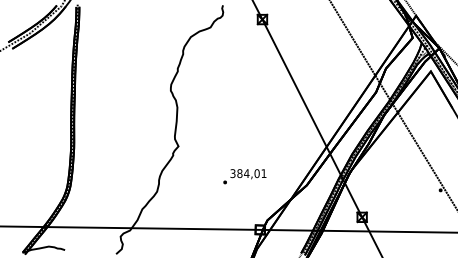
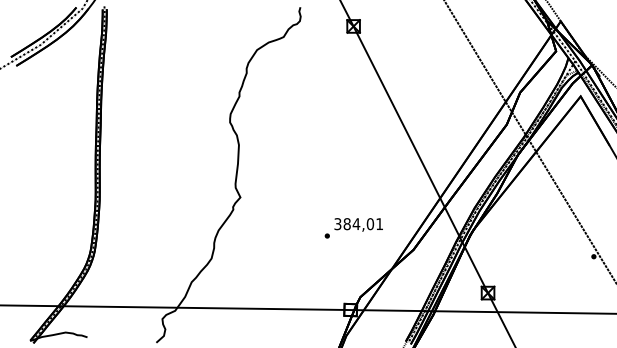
text: (244, 176) -> (353, 228), moved

